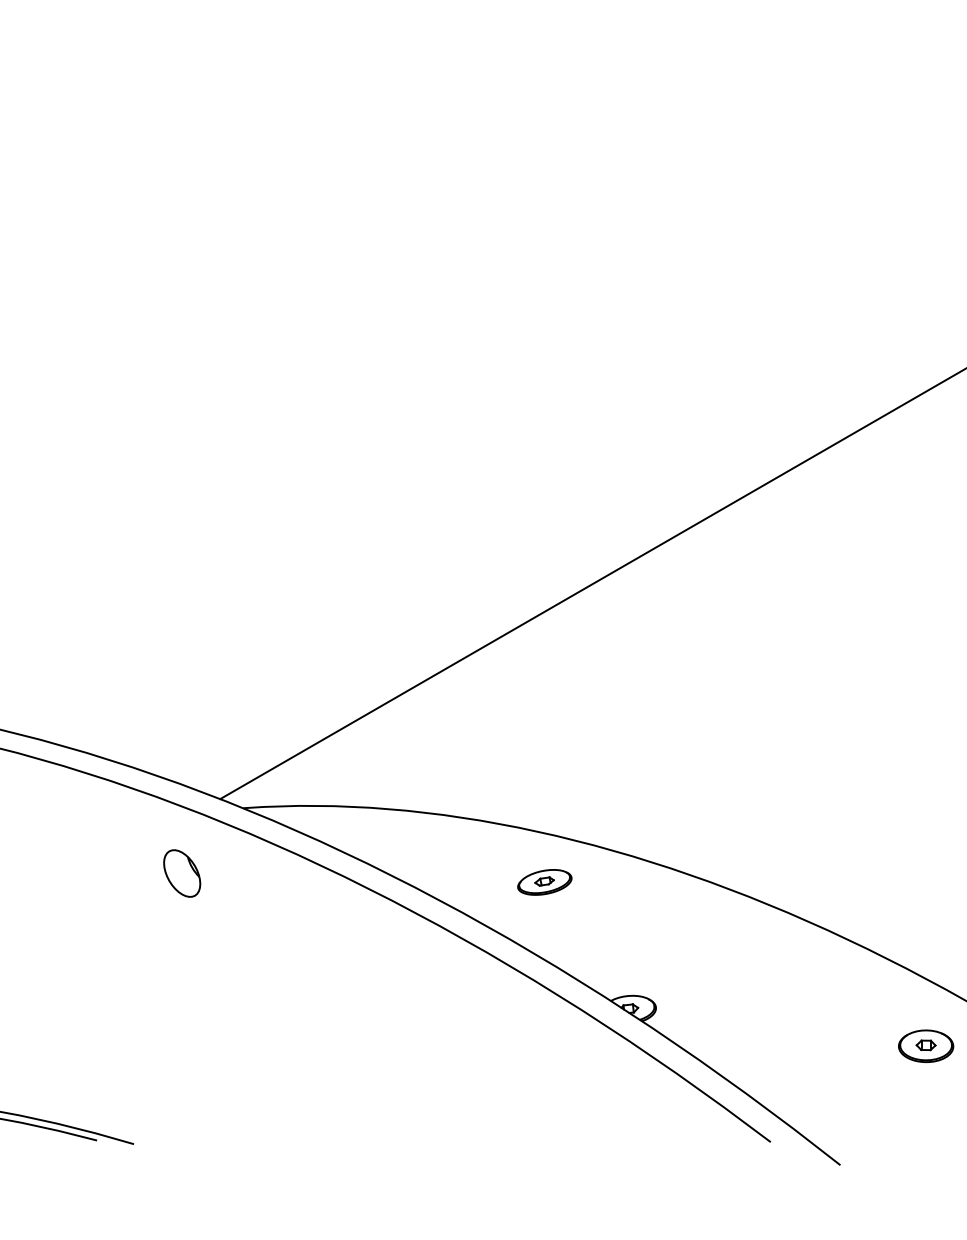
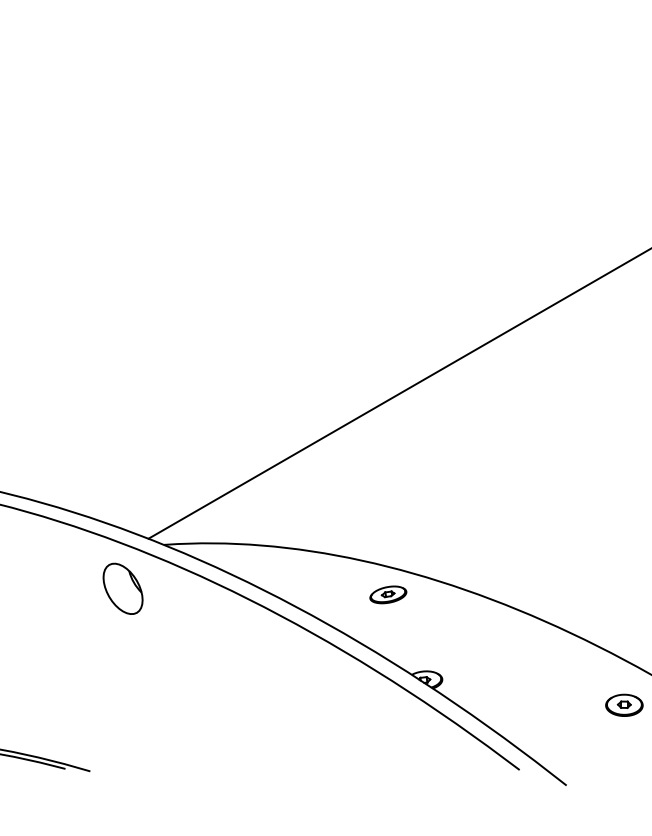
part: (181, 872) -> (122, 588), size x1.6
part: (545, 881) -> (388, 594), moved

